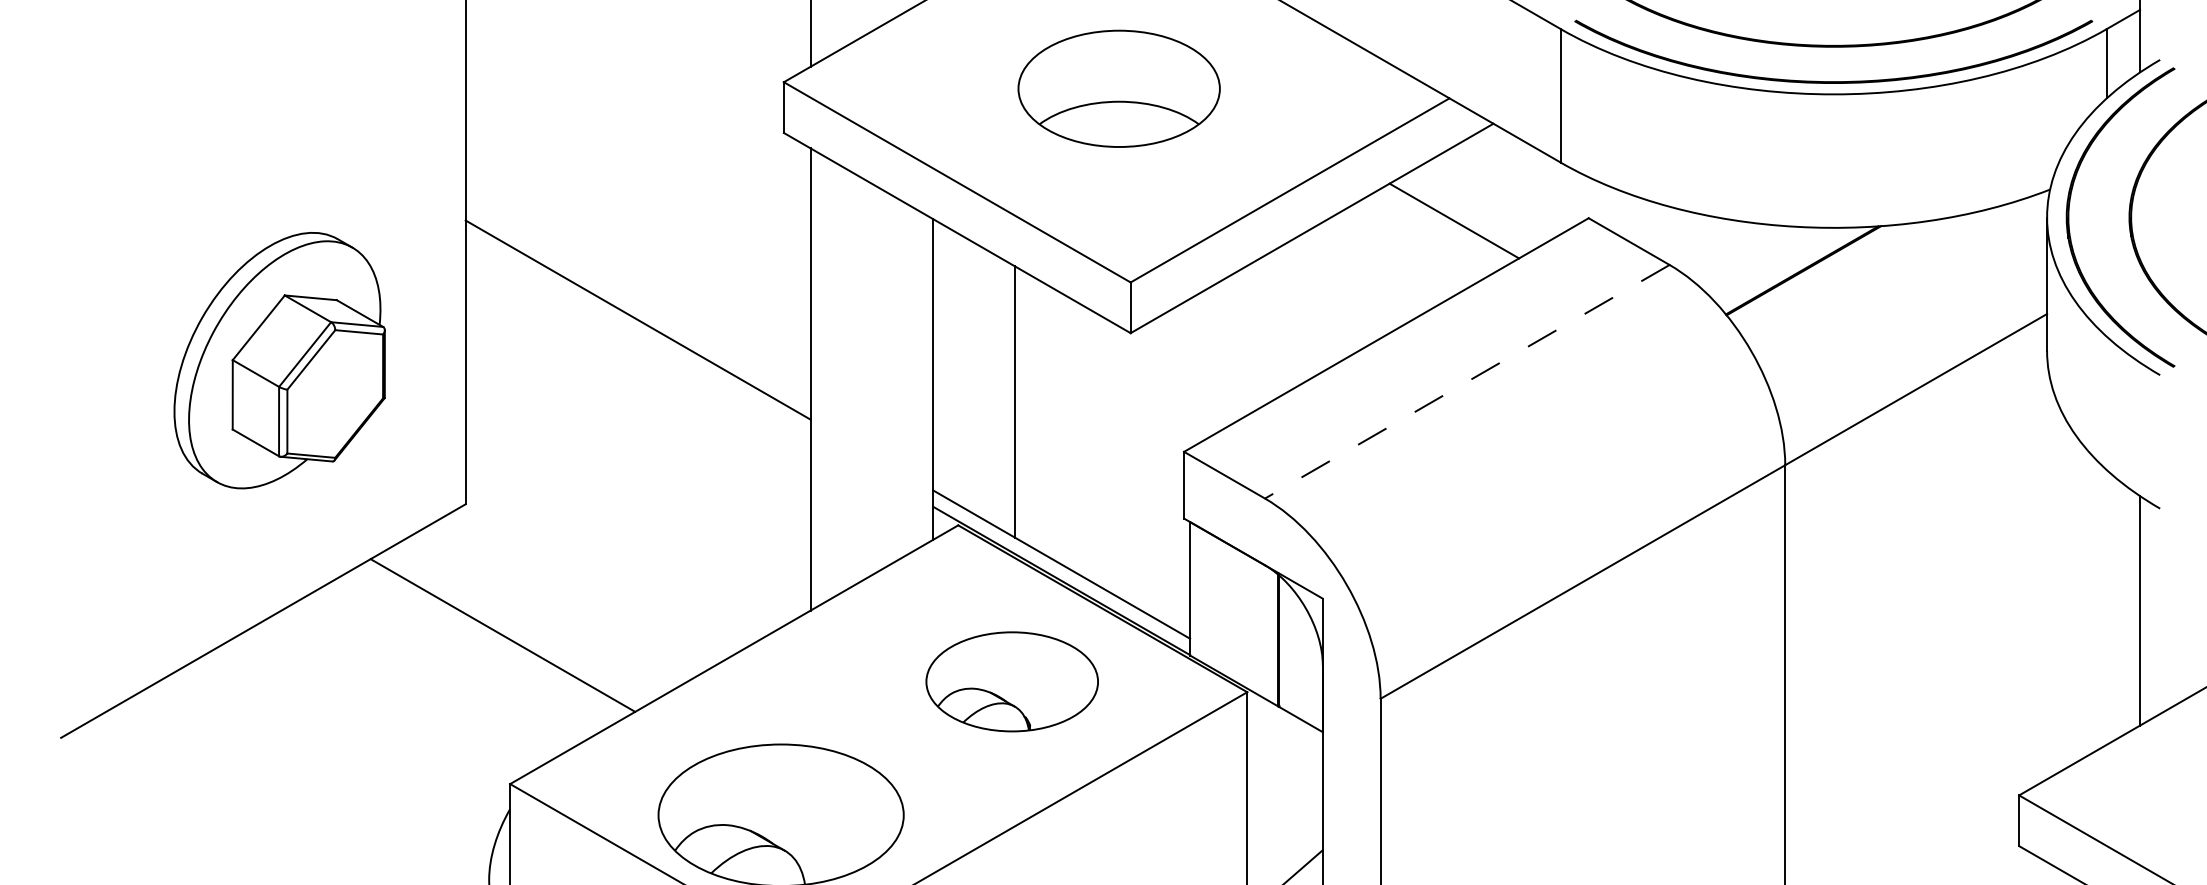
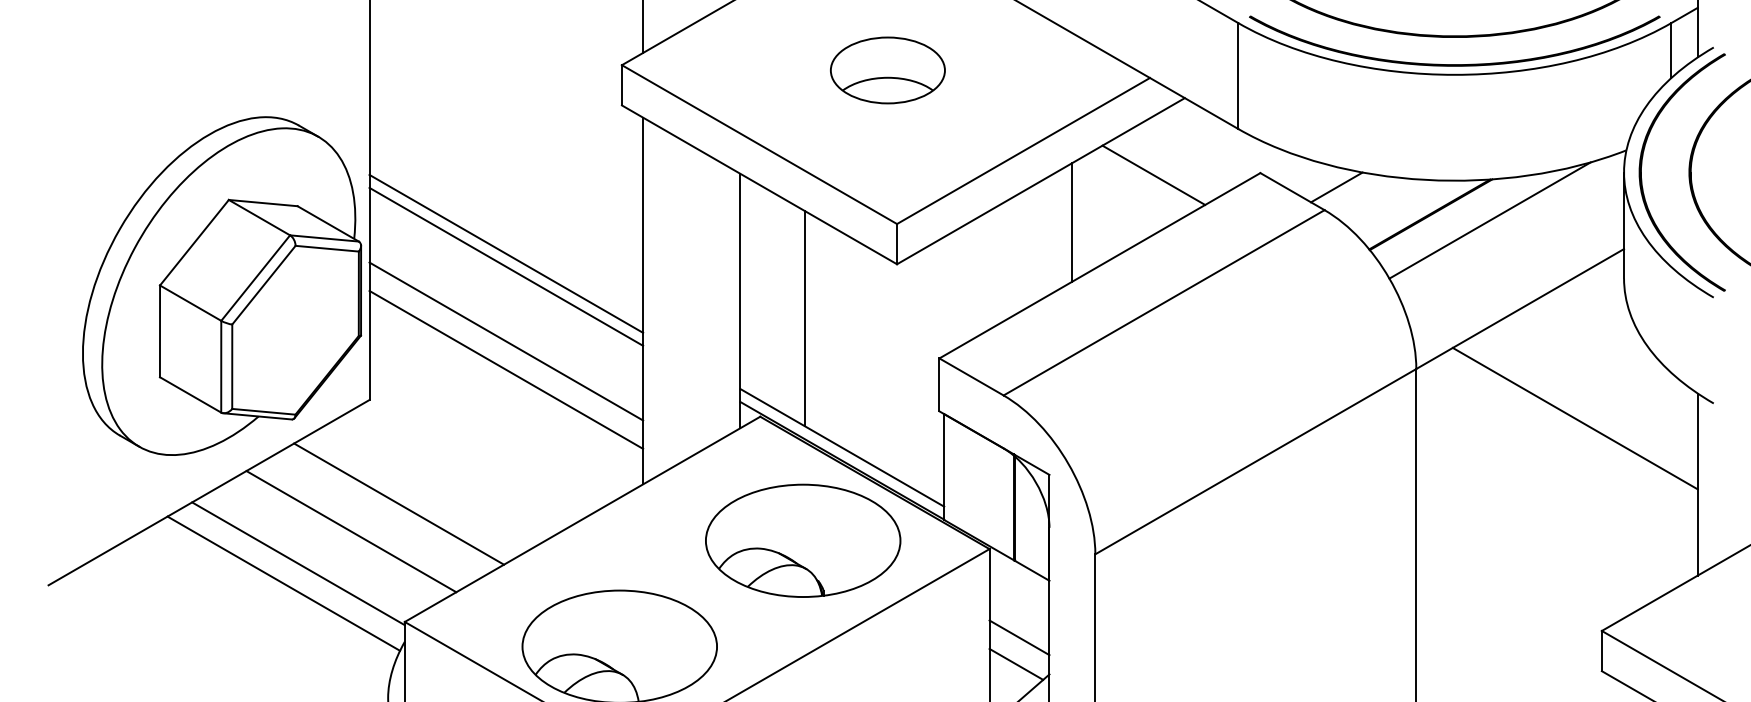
part: (1118, 88) -> (887, 70), size x0.71
line: (1684, 236) -> (1336, 187), added
line: (1878, 277) -> (1490, 220), added
line: (1351, 280) -> (1072, 222), added
line: (637, 336) -> (505, 266), added
part: (279, 360) -> (221, 285), size x1.67
line: (1467, 381) -> (1164, 302), dashed -> solid
line: (637, 430) -> (505, 341), added
line: (637, 465) -> (505, 369), added
line: (1985, 527) -> (1575, 418), added
line: (442, 669) -> (351, 531), added
part: (1011, 681) -> (802, 540), size x1.43
line: (376, 710) -> (298, 563), added
line: (357, 735) -> (283, 583), added
line: (1284, 803) -> (1019, 637), added
line: (1280, 837) -> (1015, 664), added

